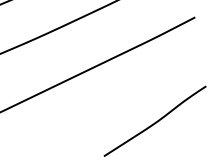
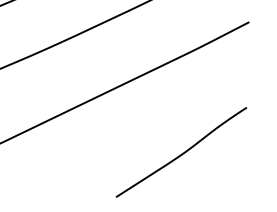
curve: (155, 121) -> (181, 152), moved

